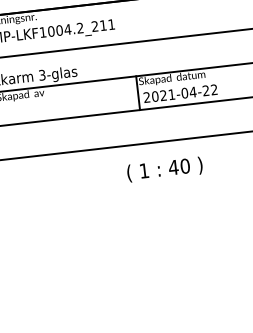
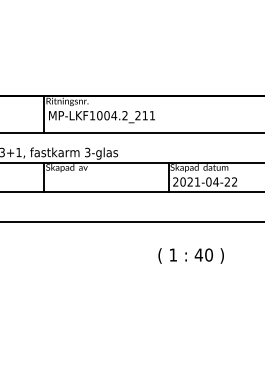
text: (164, 169) -> (190, 255), moved

